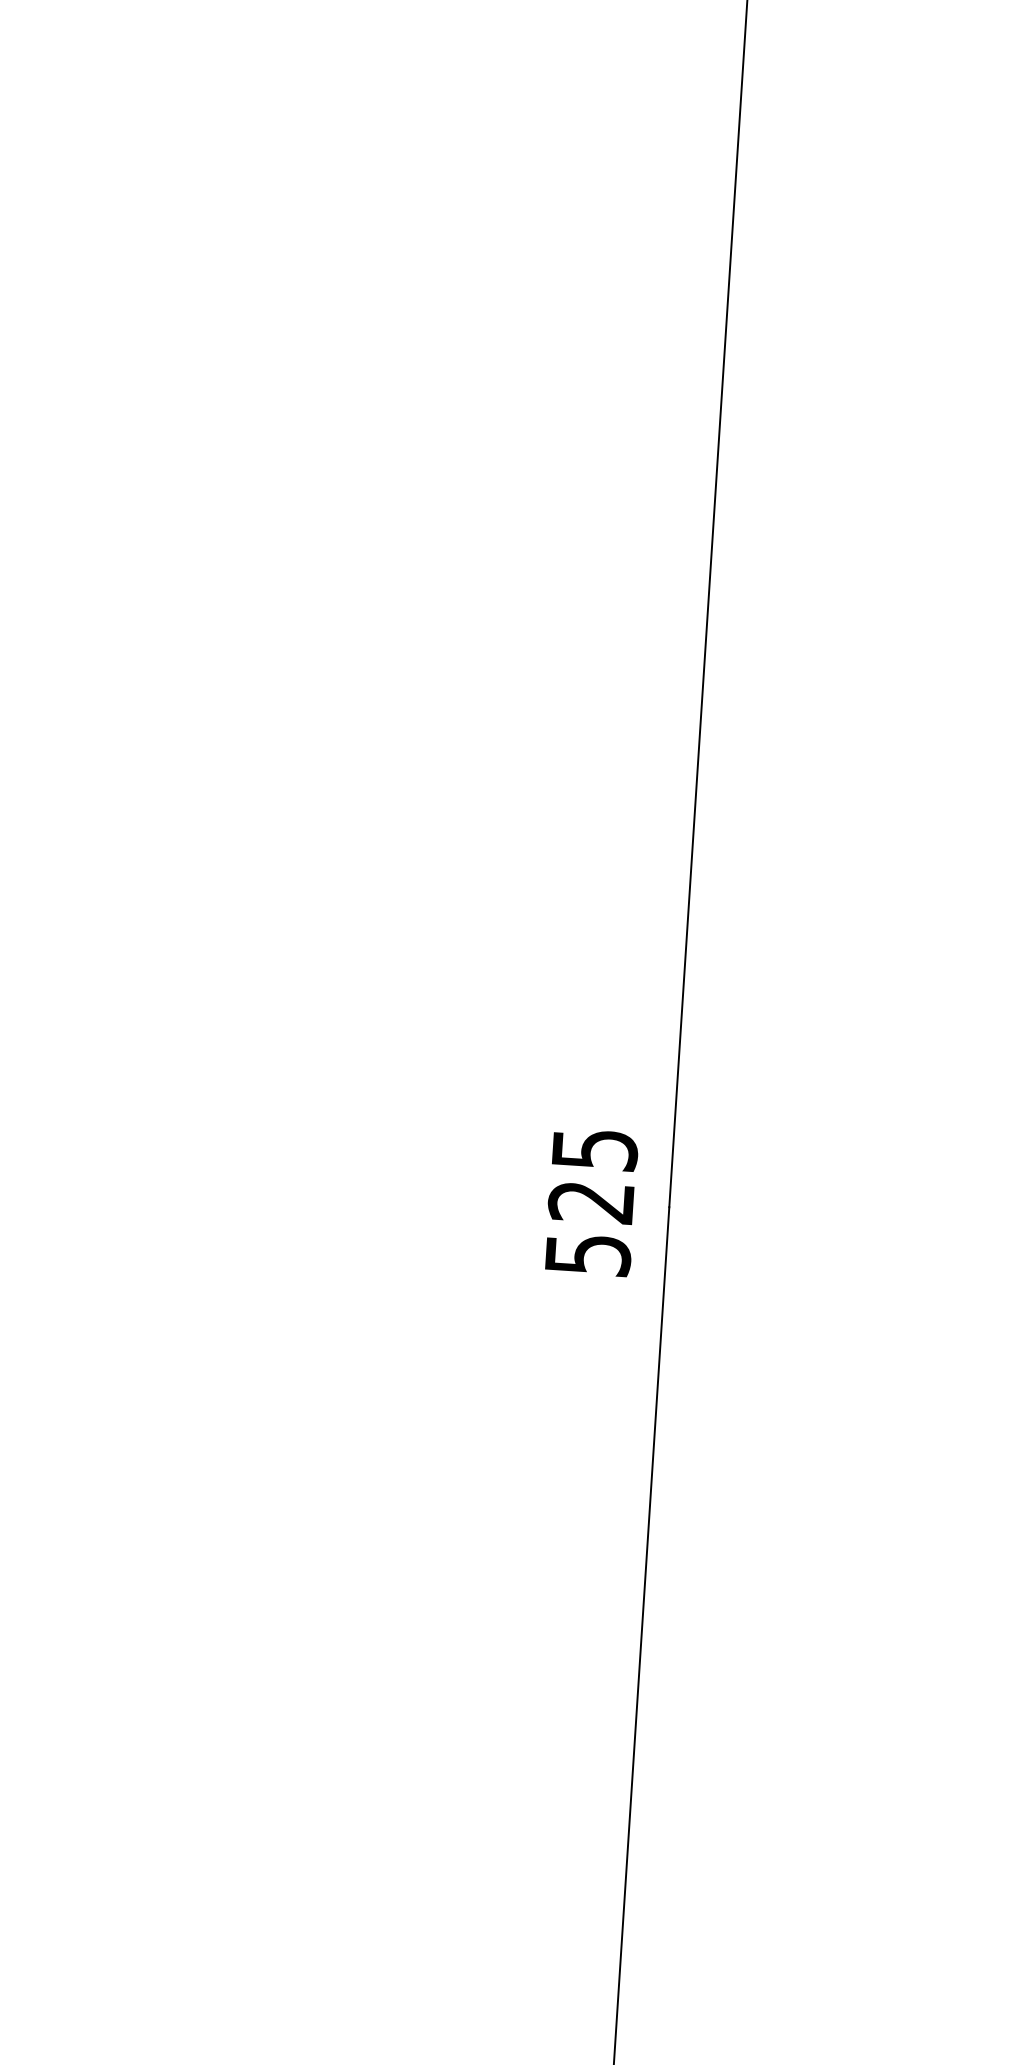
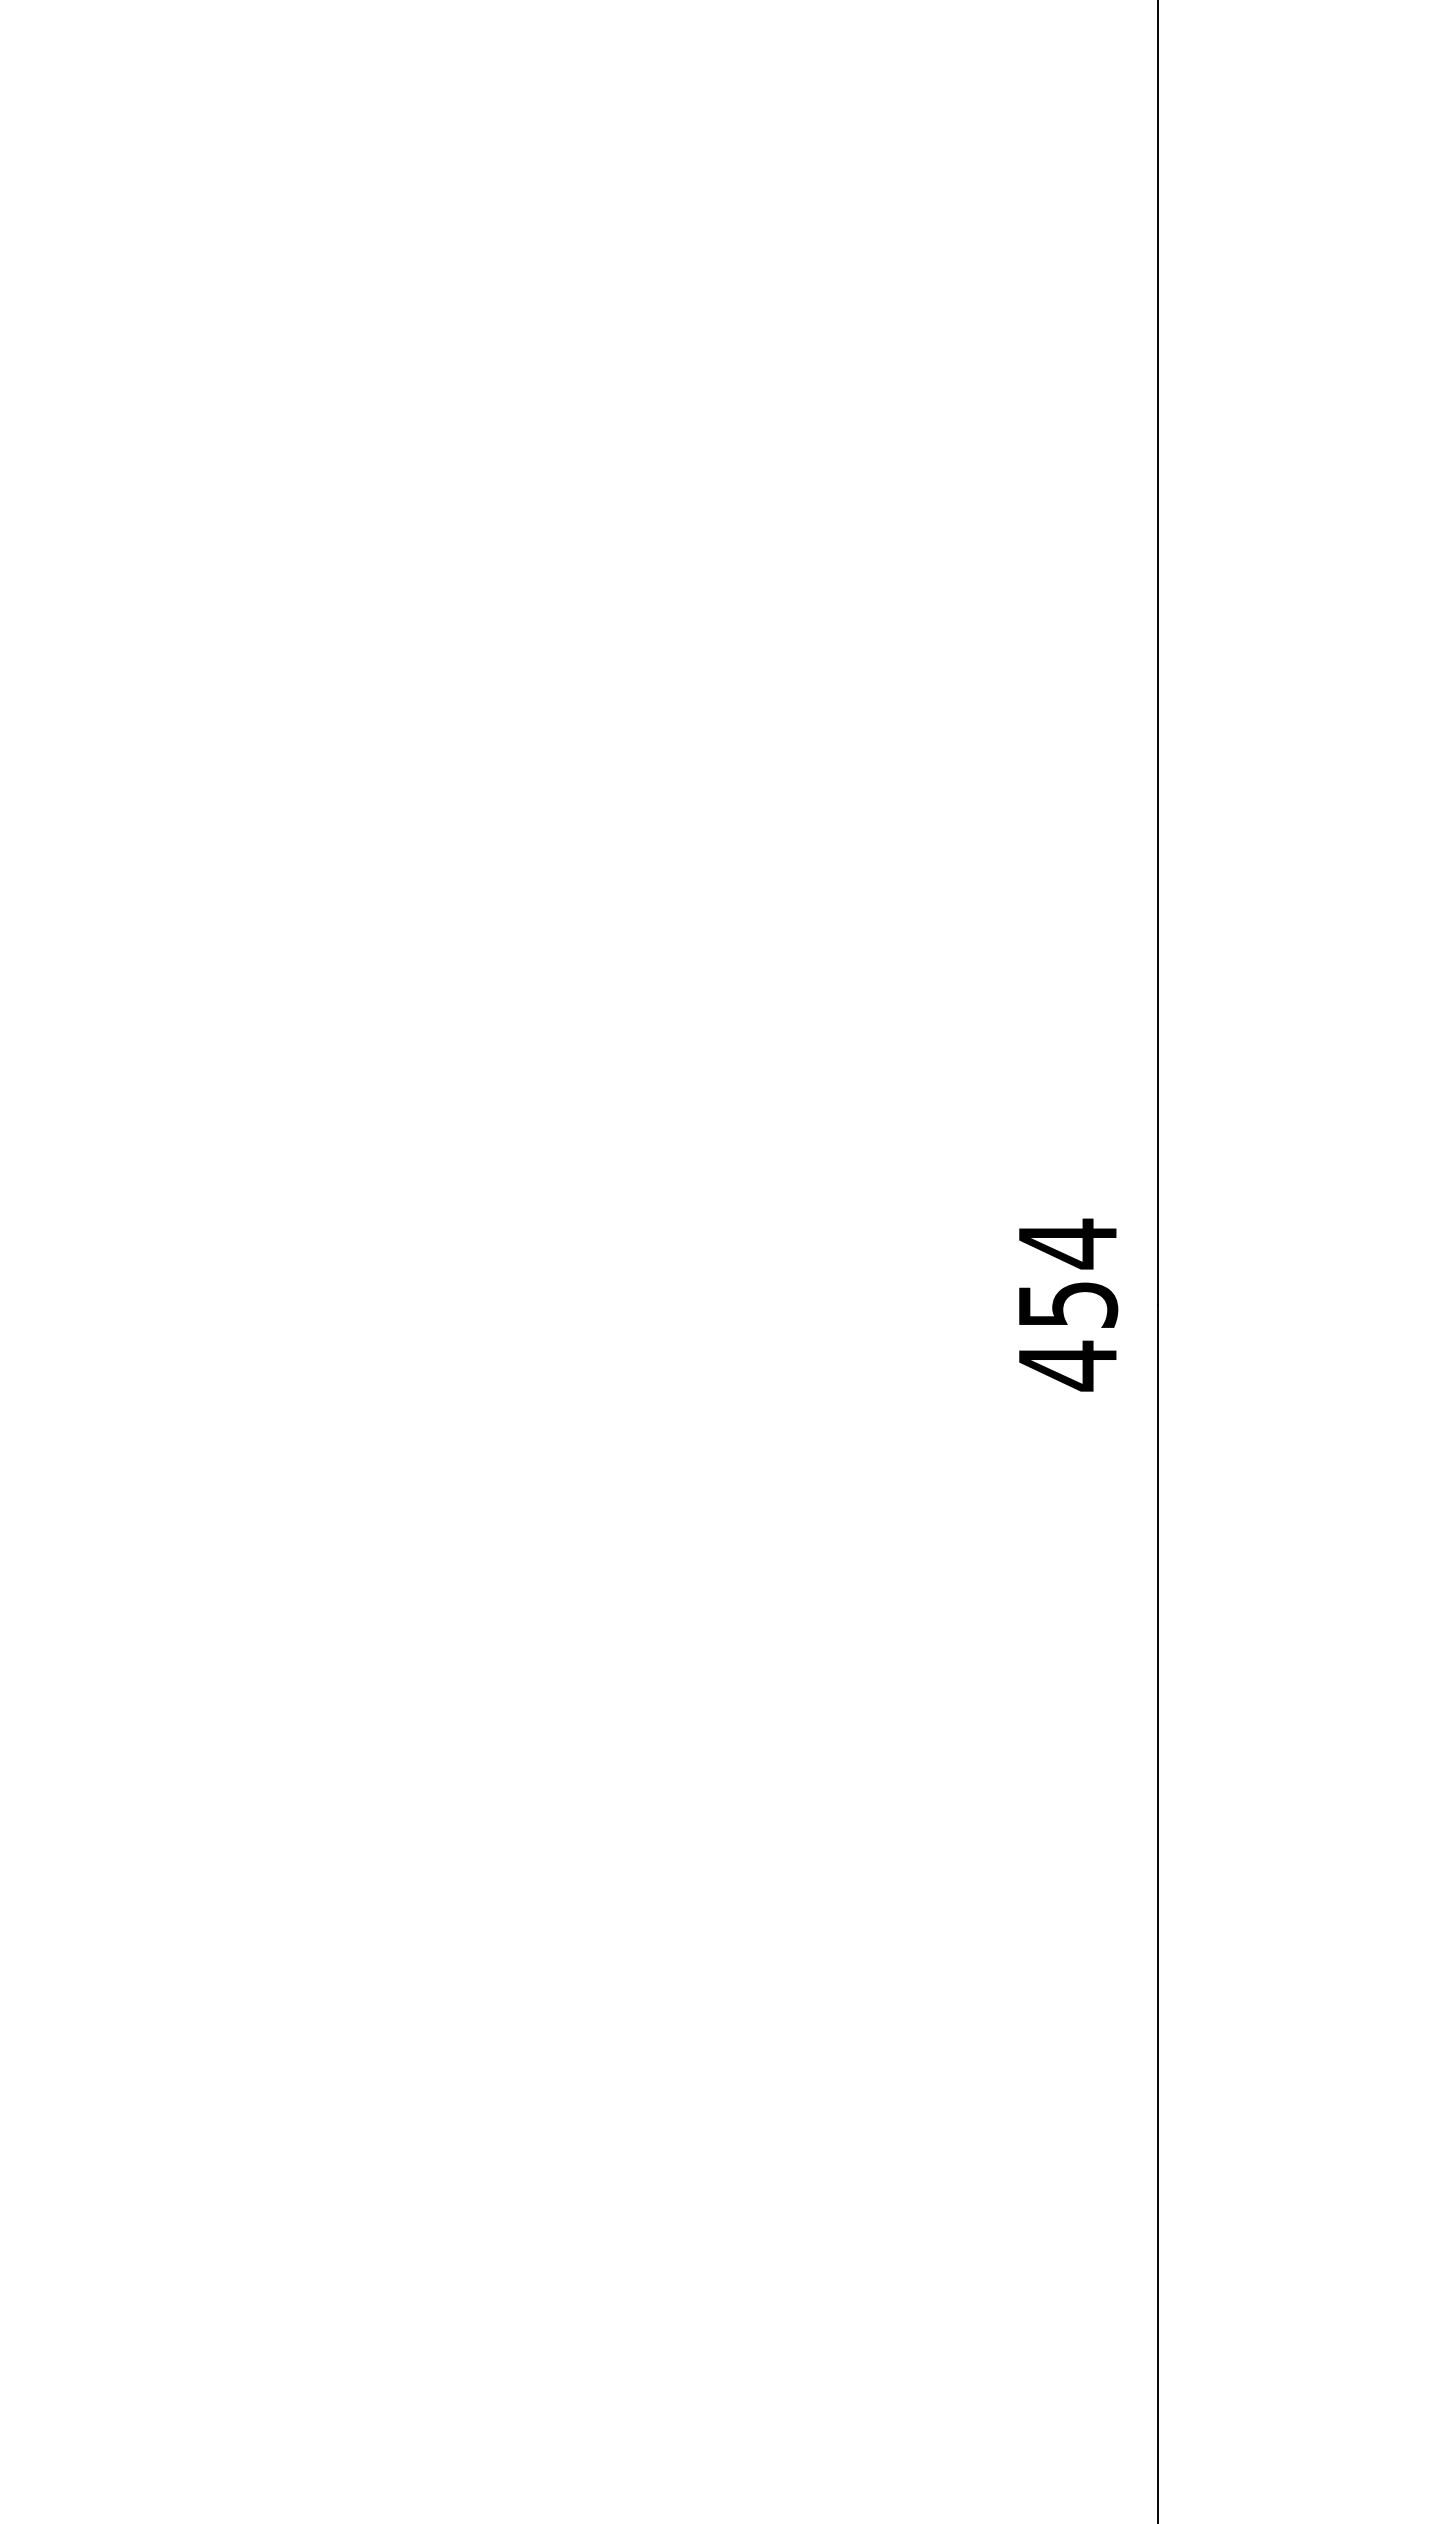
text: (591, 1201) -> (1067, 1304), 525 -> 454

